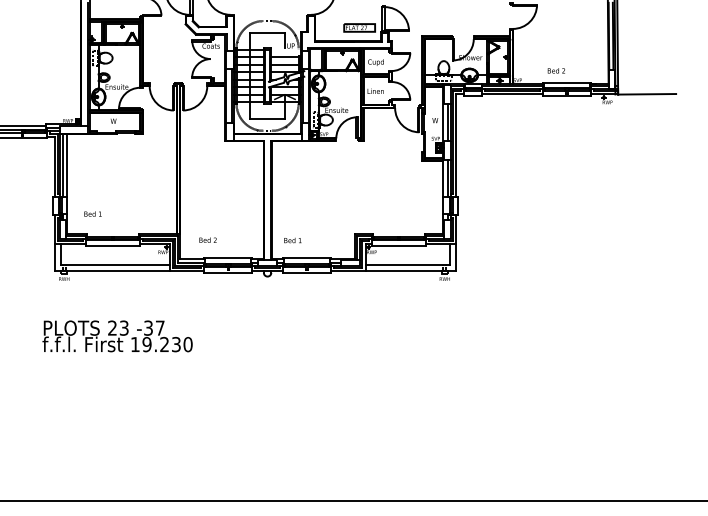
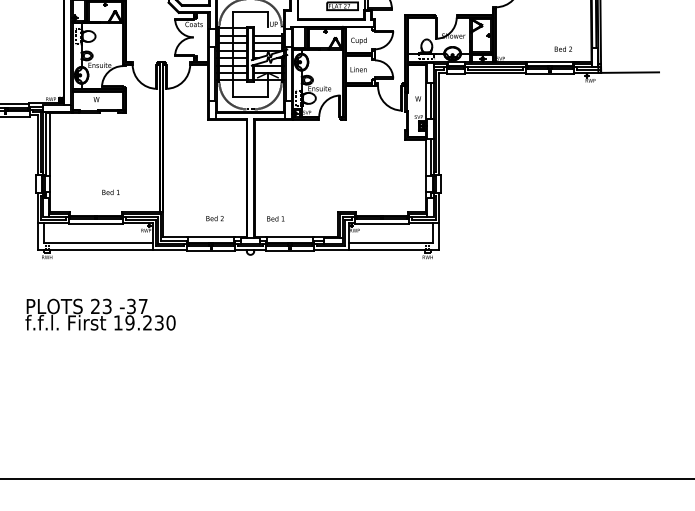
text: (555, 70) -> (562, 48), moved
text: (92, 213) -> (110, 191), moved
text: (207, 239) -> (214, 217), moved

